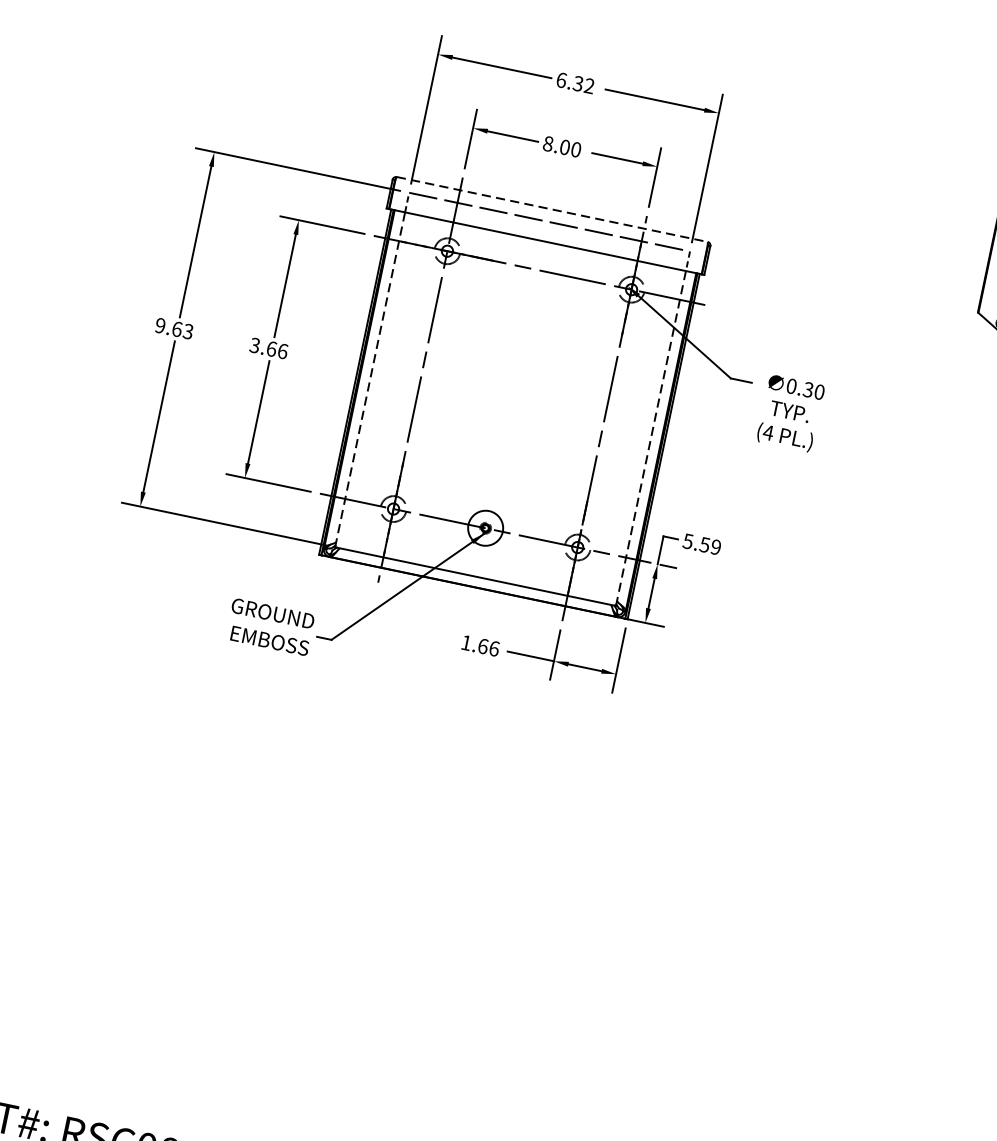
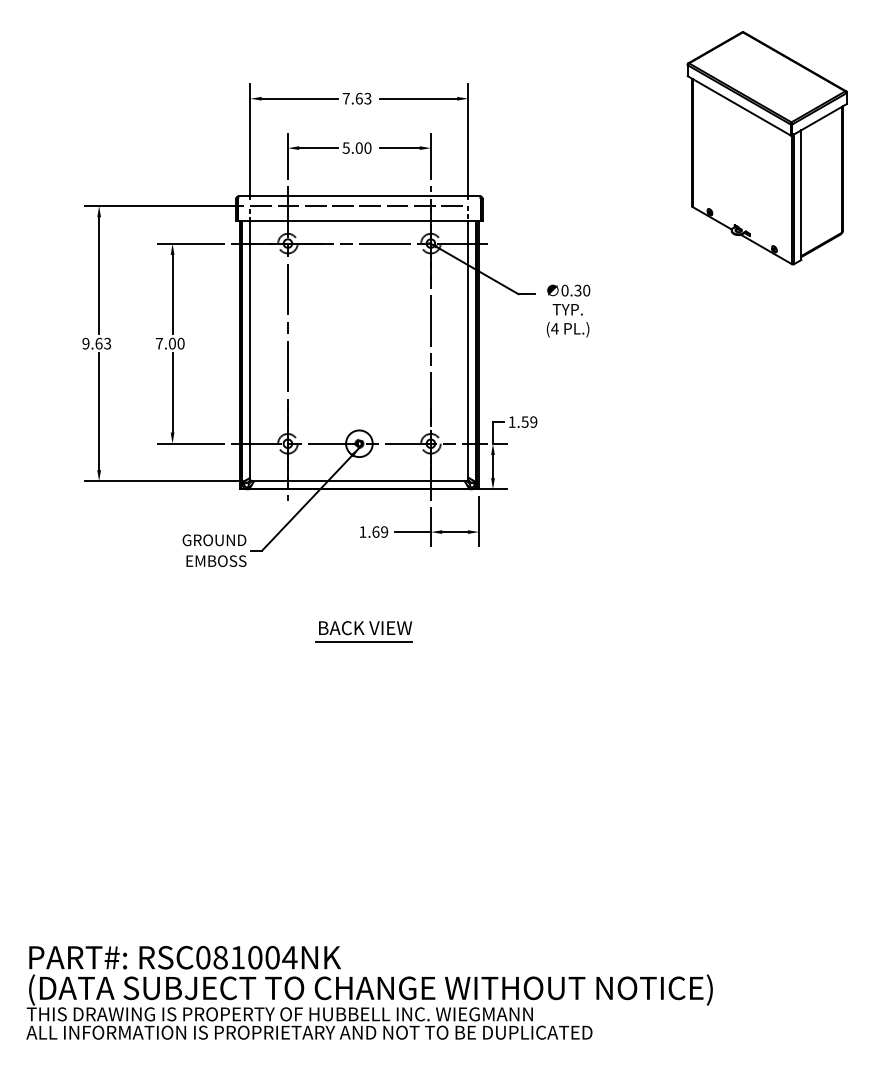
text: (574, 82) -> (356, 98), 6.32 -> 7.63
text: (547, 142) -> (345, 147), 8.00 -> 5.00
line: (552, 209) -> (359, 196), dashed -> solid
text: (268, 348) -> (169, 343), 3.66 -> 7.00
line: (370, 378) -> (250, 350), dashed -> solid
line: (650, 438) -> (468, 351), dashed -> solid
text: (687, 540) -> (511, 421), 5.59 -> 1.59
text: (494, 648) -> (384, 531), 1.66 -> 1.69
part: (440, 771) -> (363, 631), added

